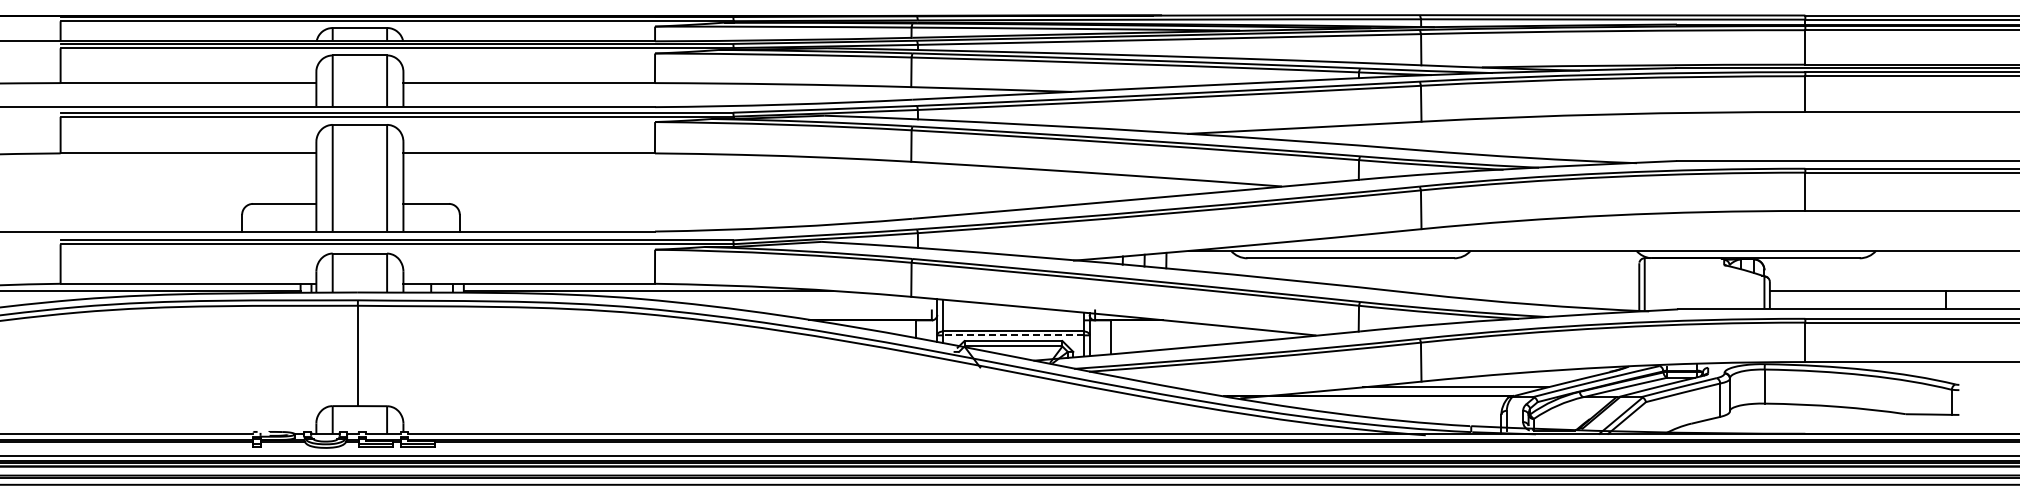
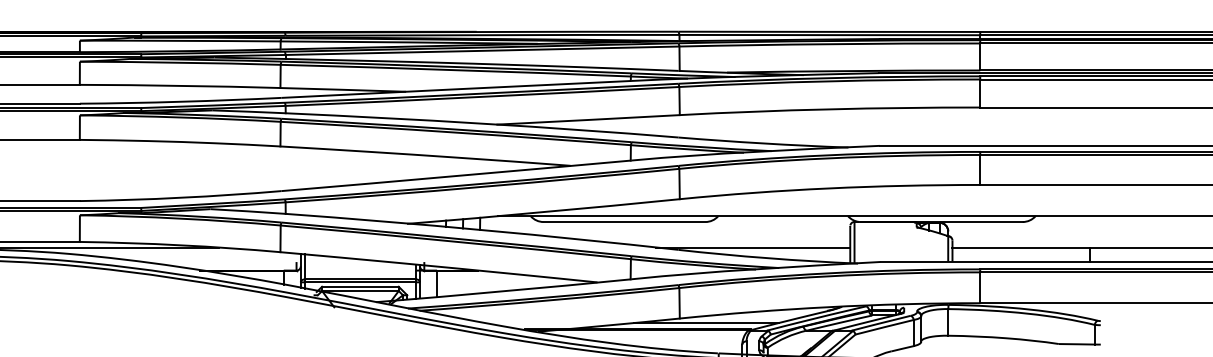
line: (1514, 290) -> (752, 247), added
line: (1013, 335) -> (360, 282), dashed -> solid

